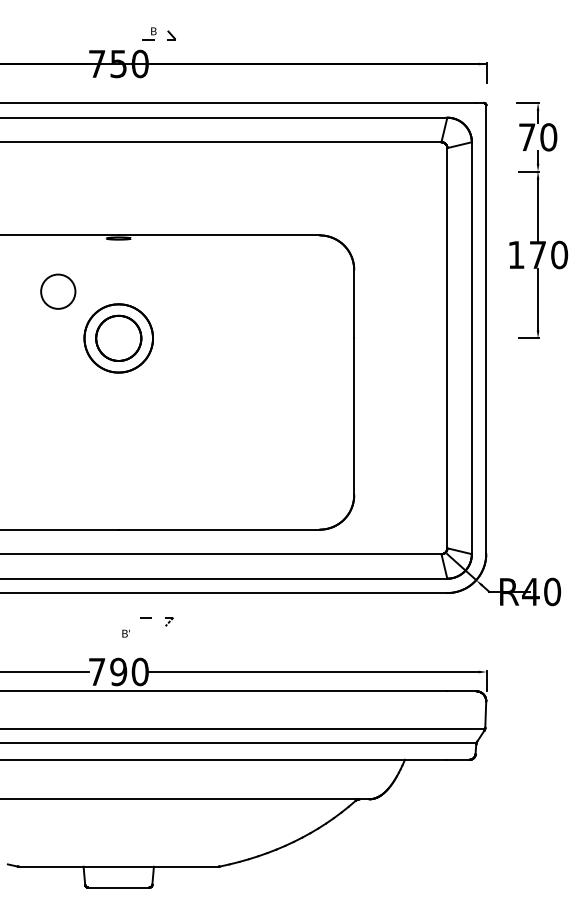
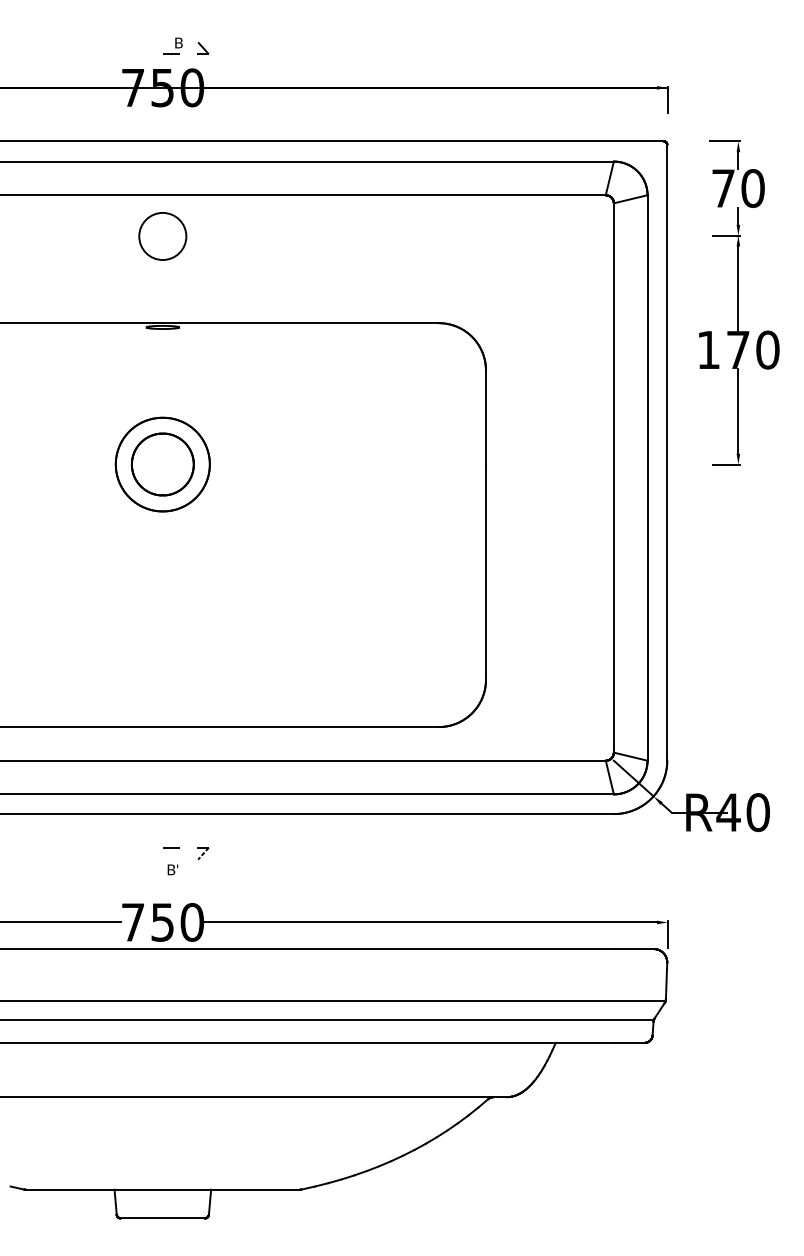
part: (159, 33) -> (186, 45), moved
circle: (58, 291) -> (162, 236), moved
part: (152, 618) -> (179, 848), moved
text: (118, 672) -> (162, 922), 790 -> 750

